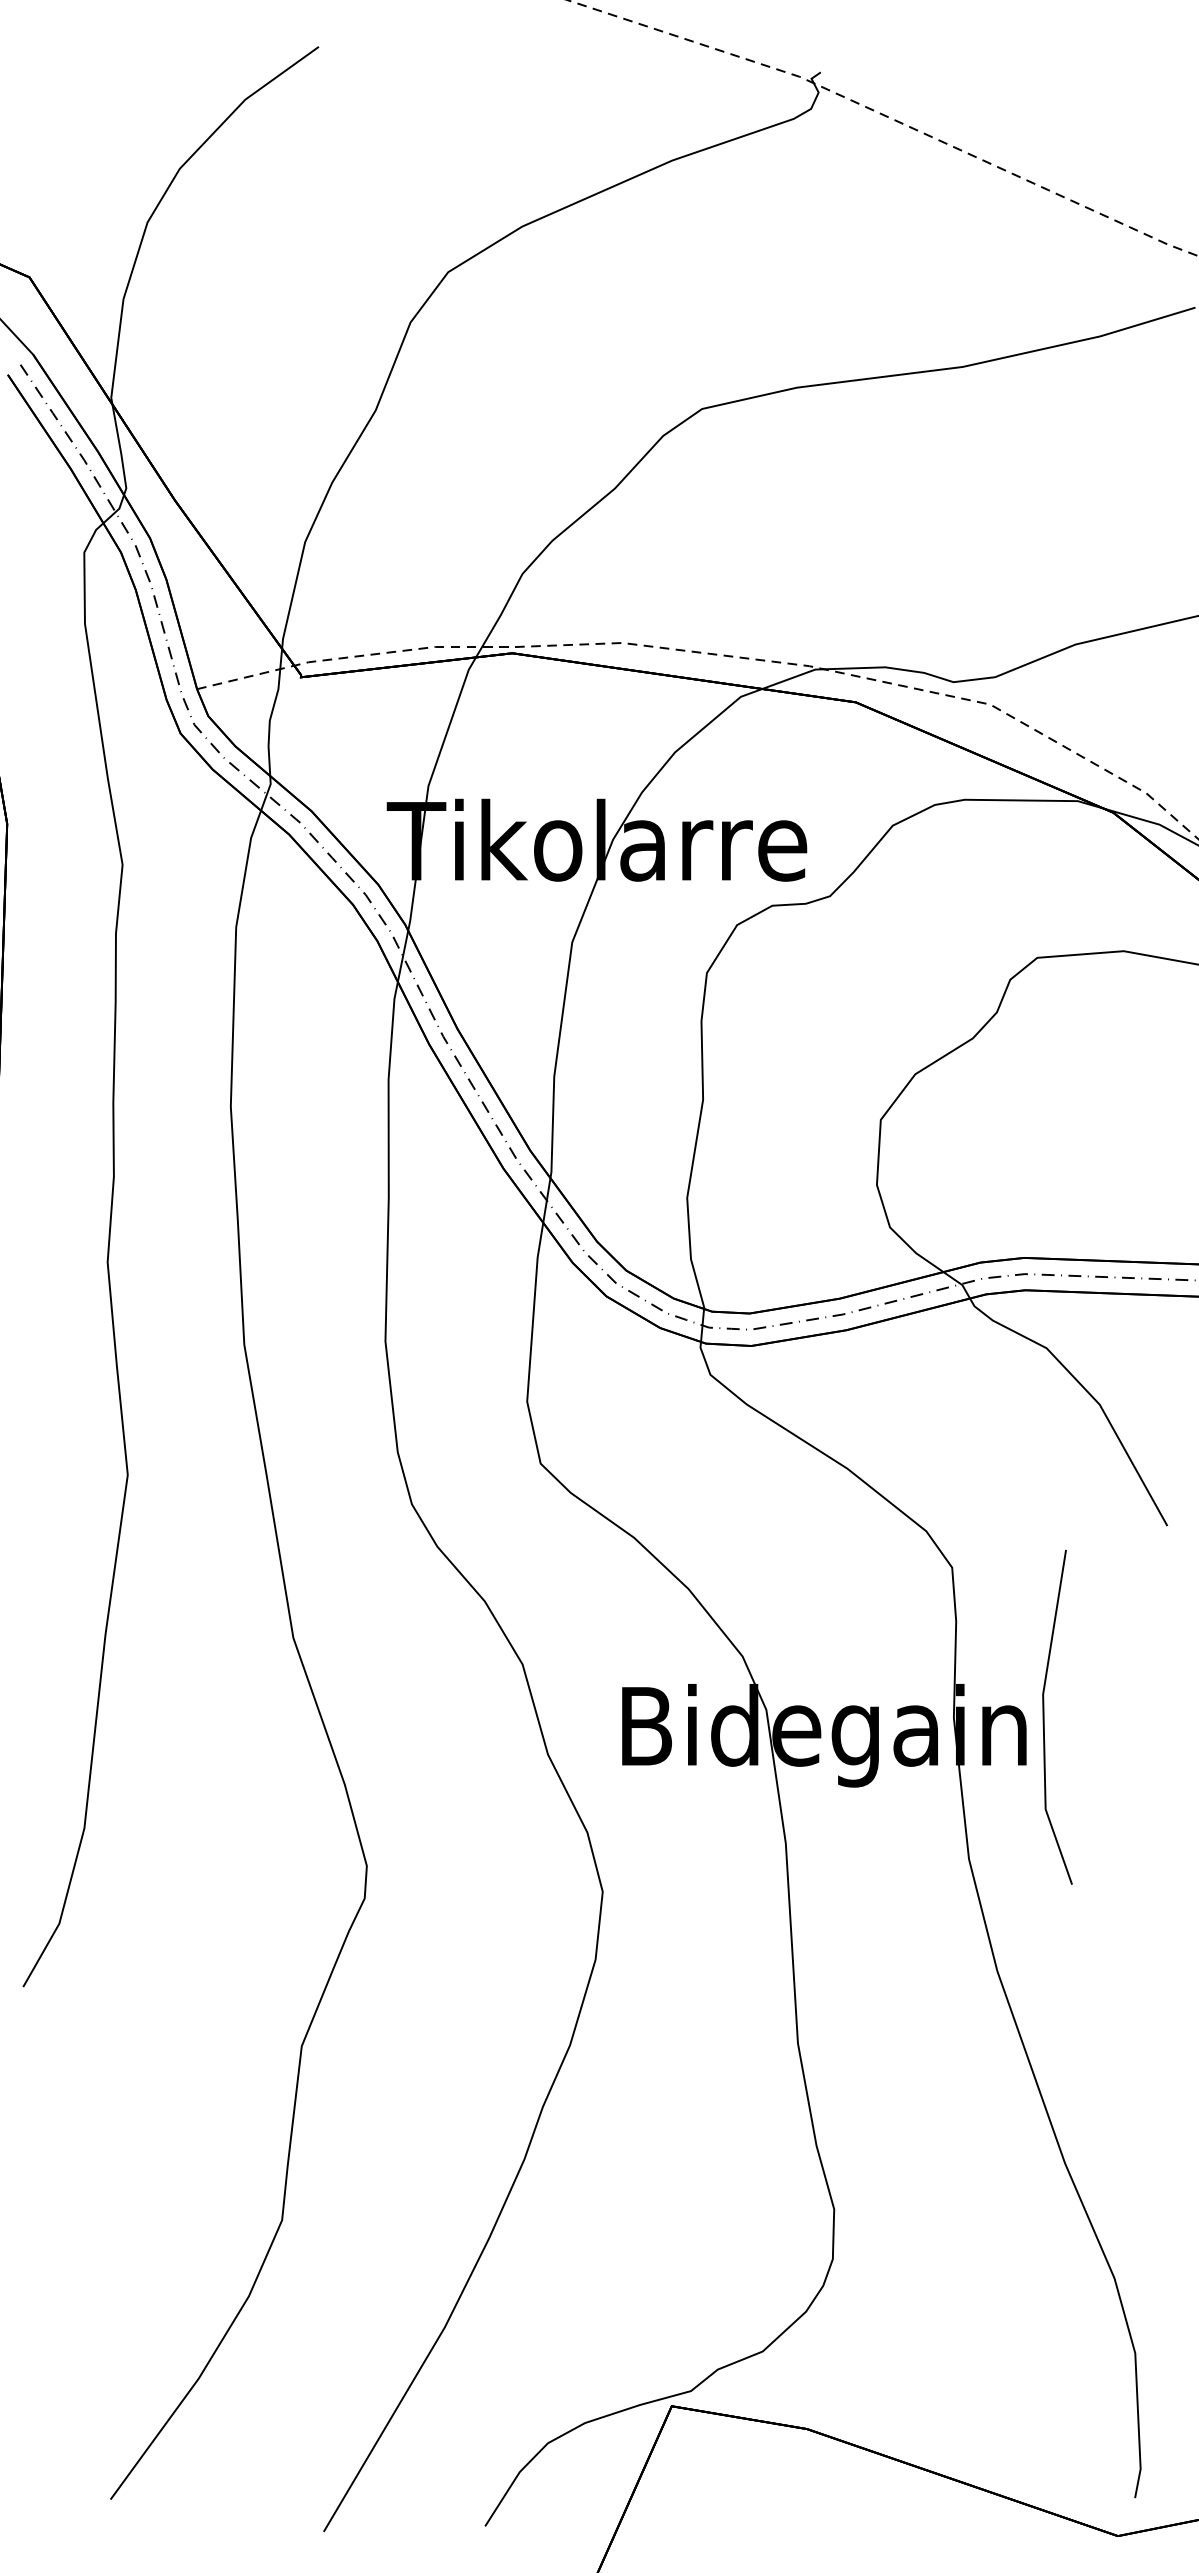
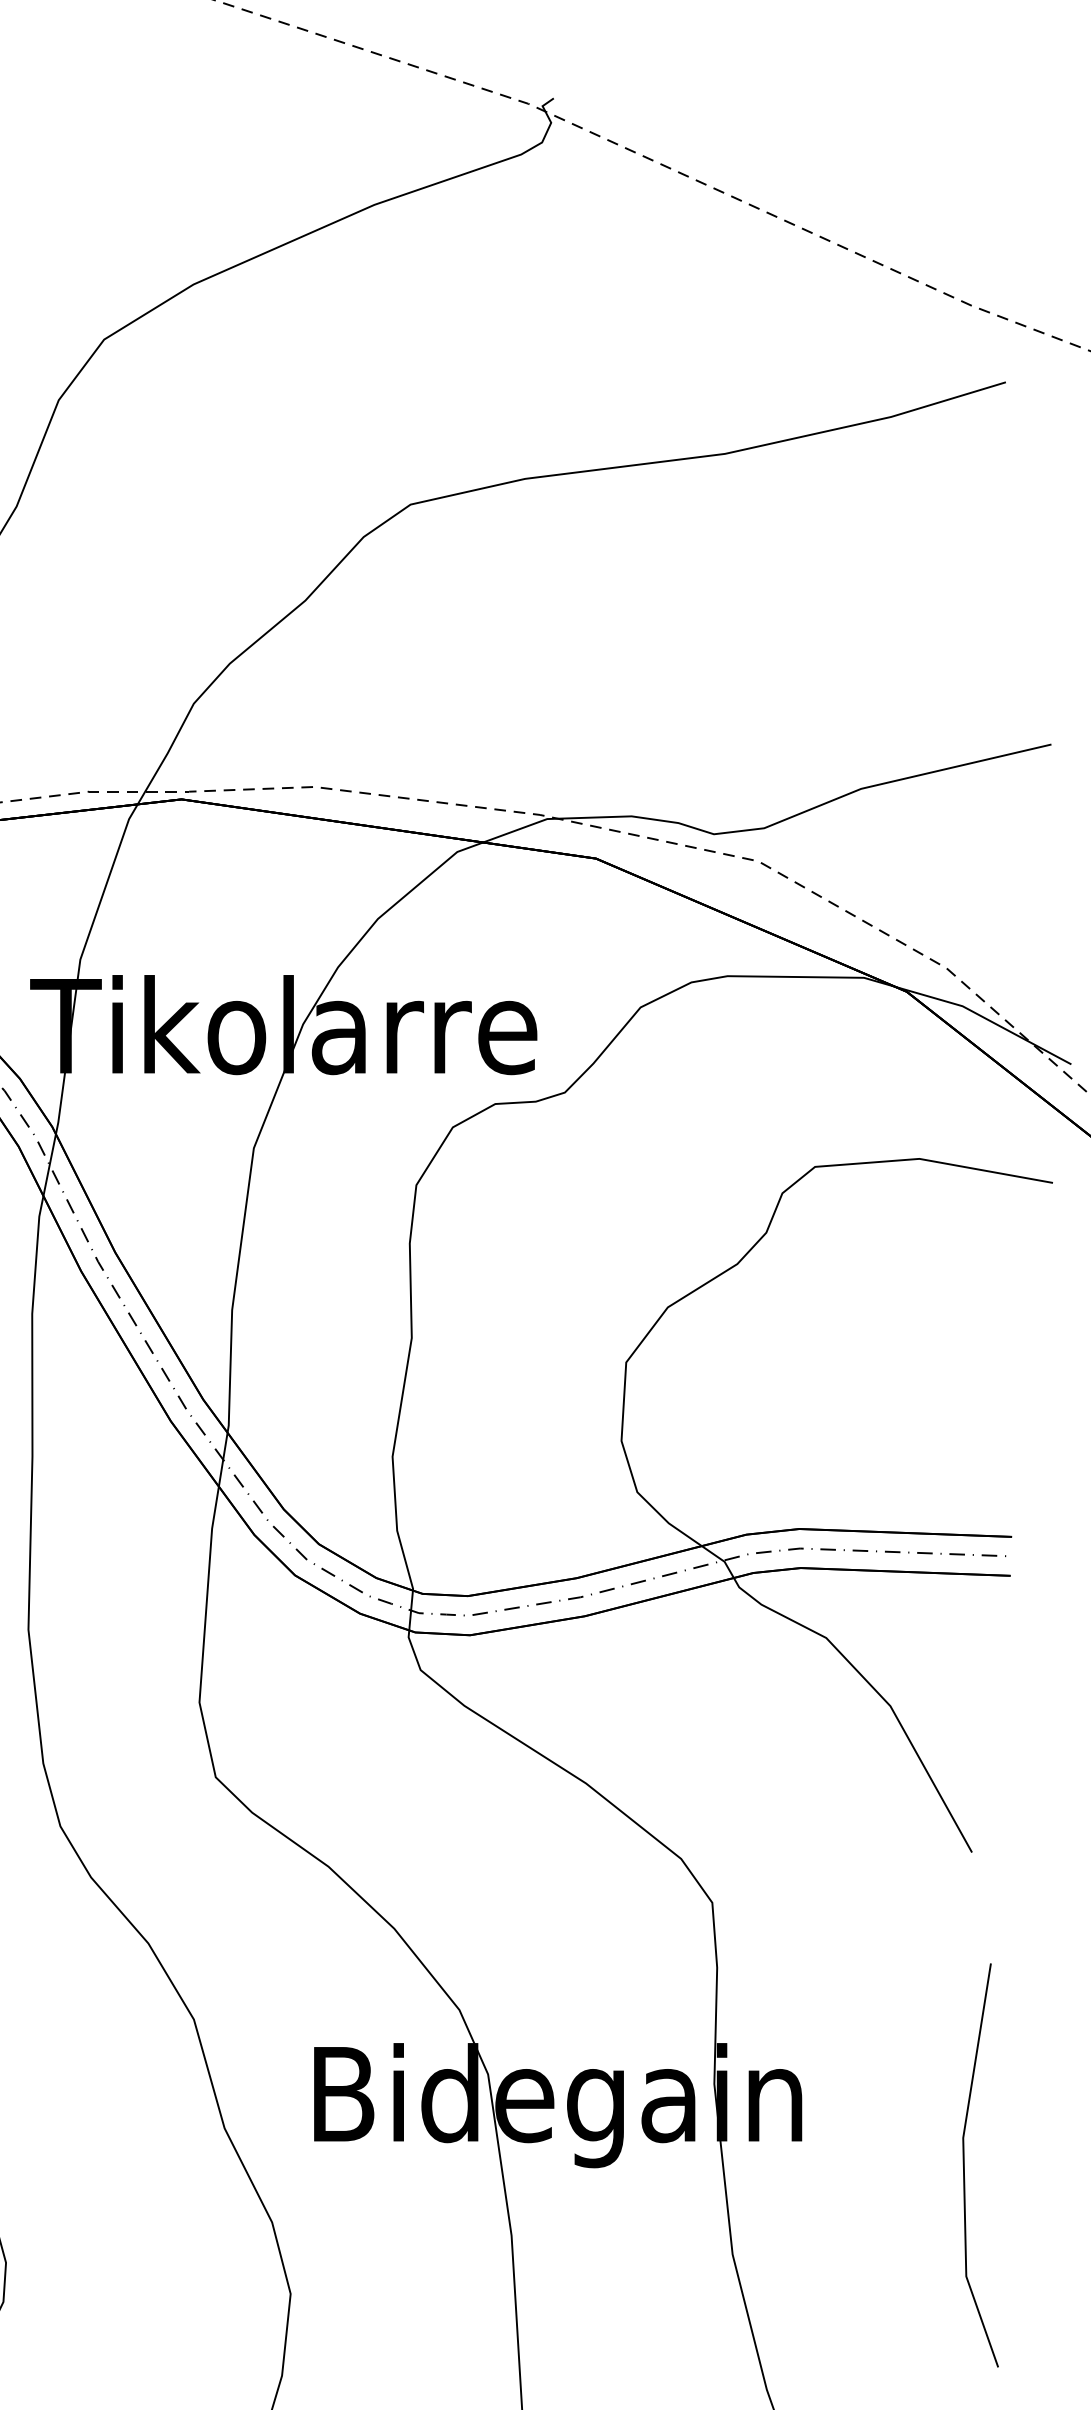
line: (1044, 1716) -> (964, 2164), moved

